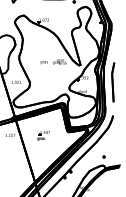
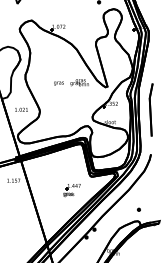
part: (43, 135) -> (71, 190), moved

